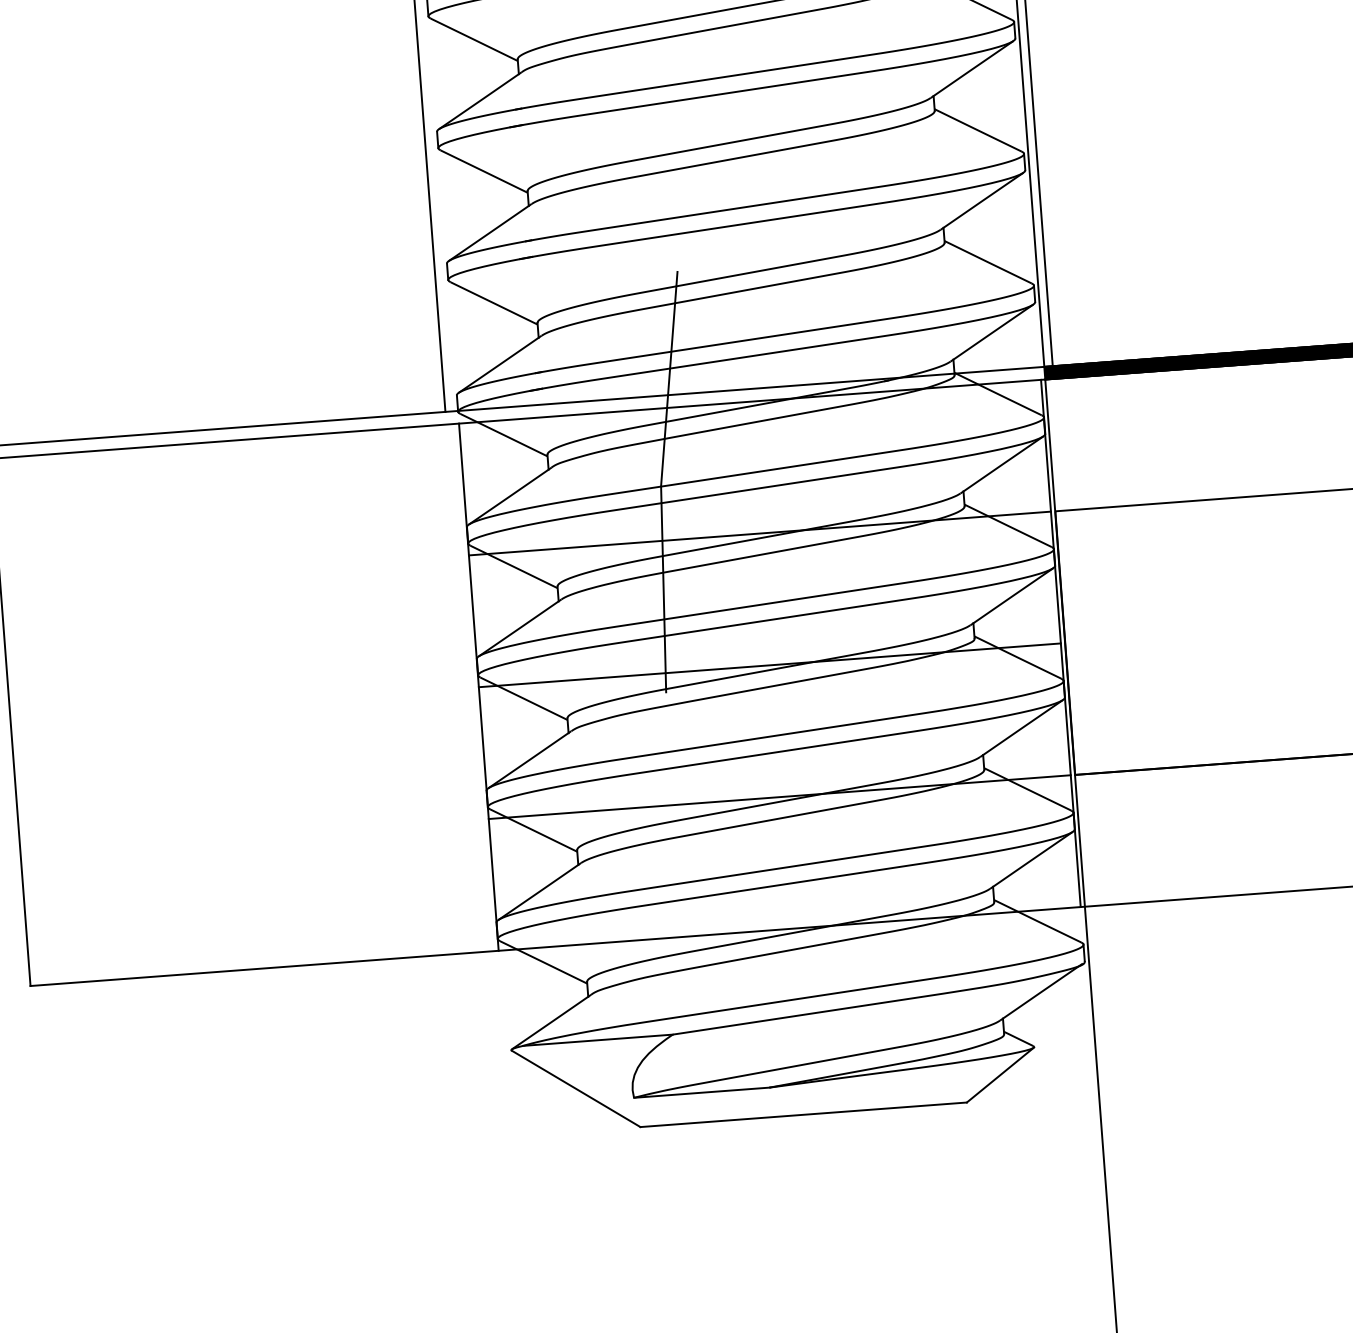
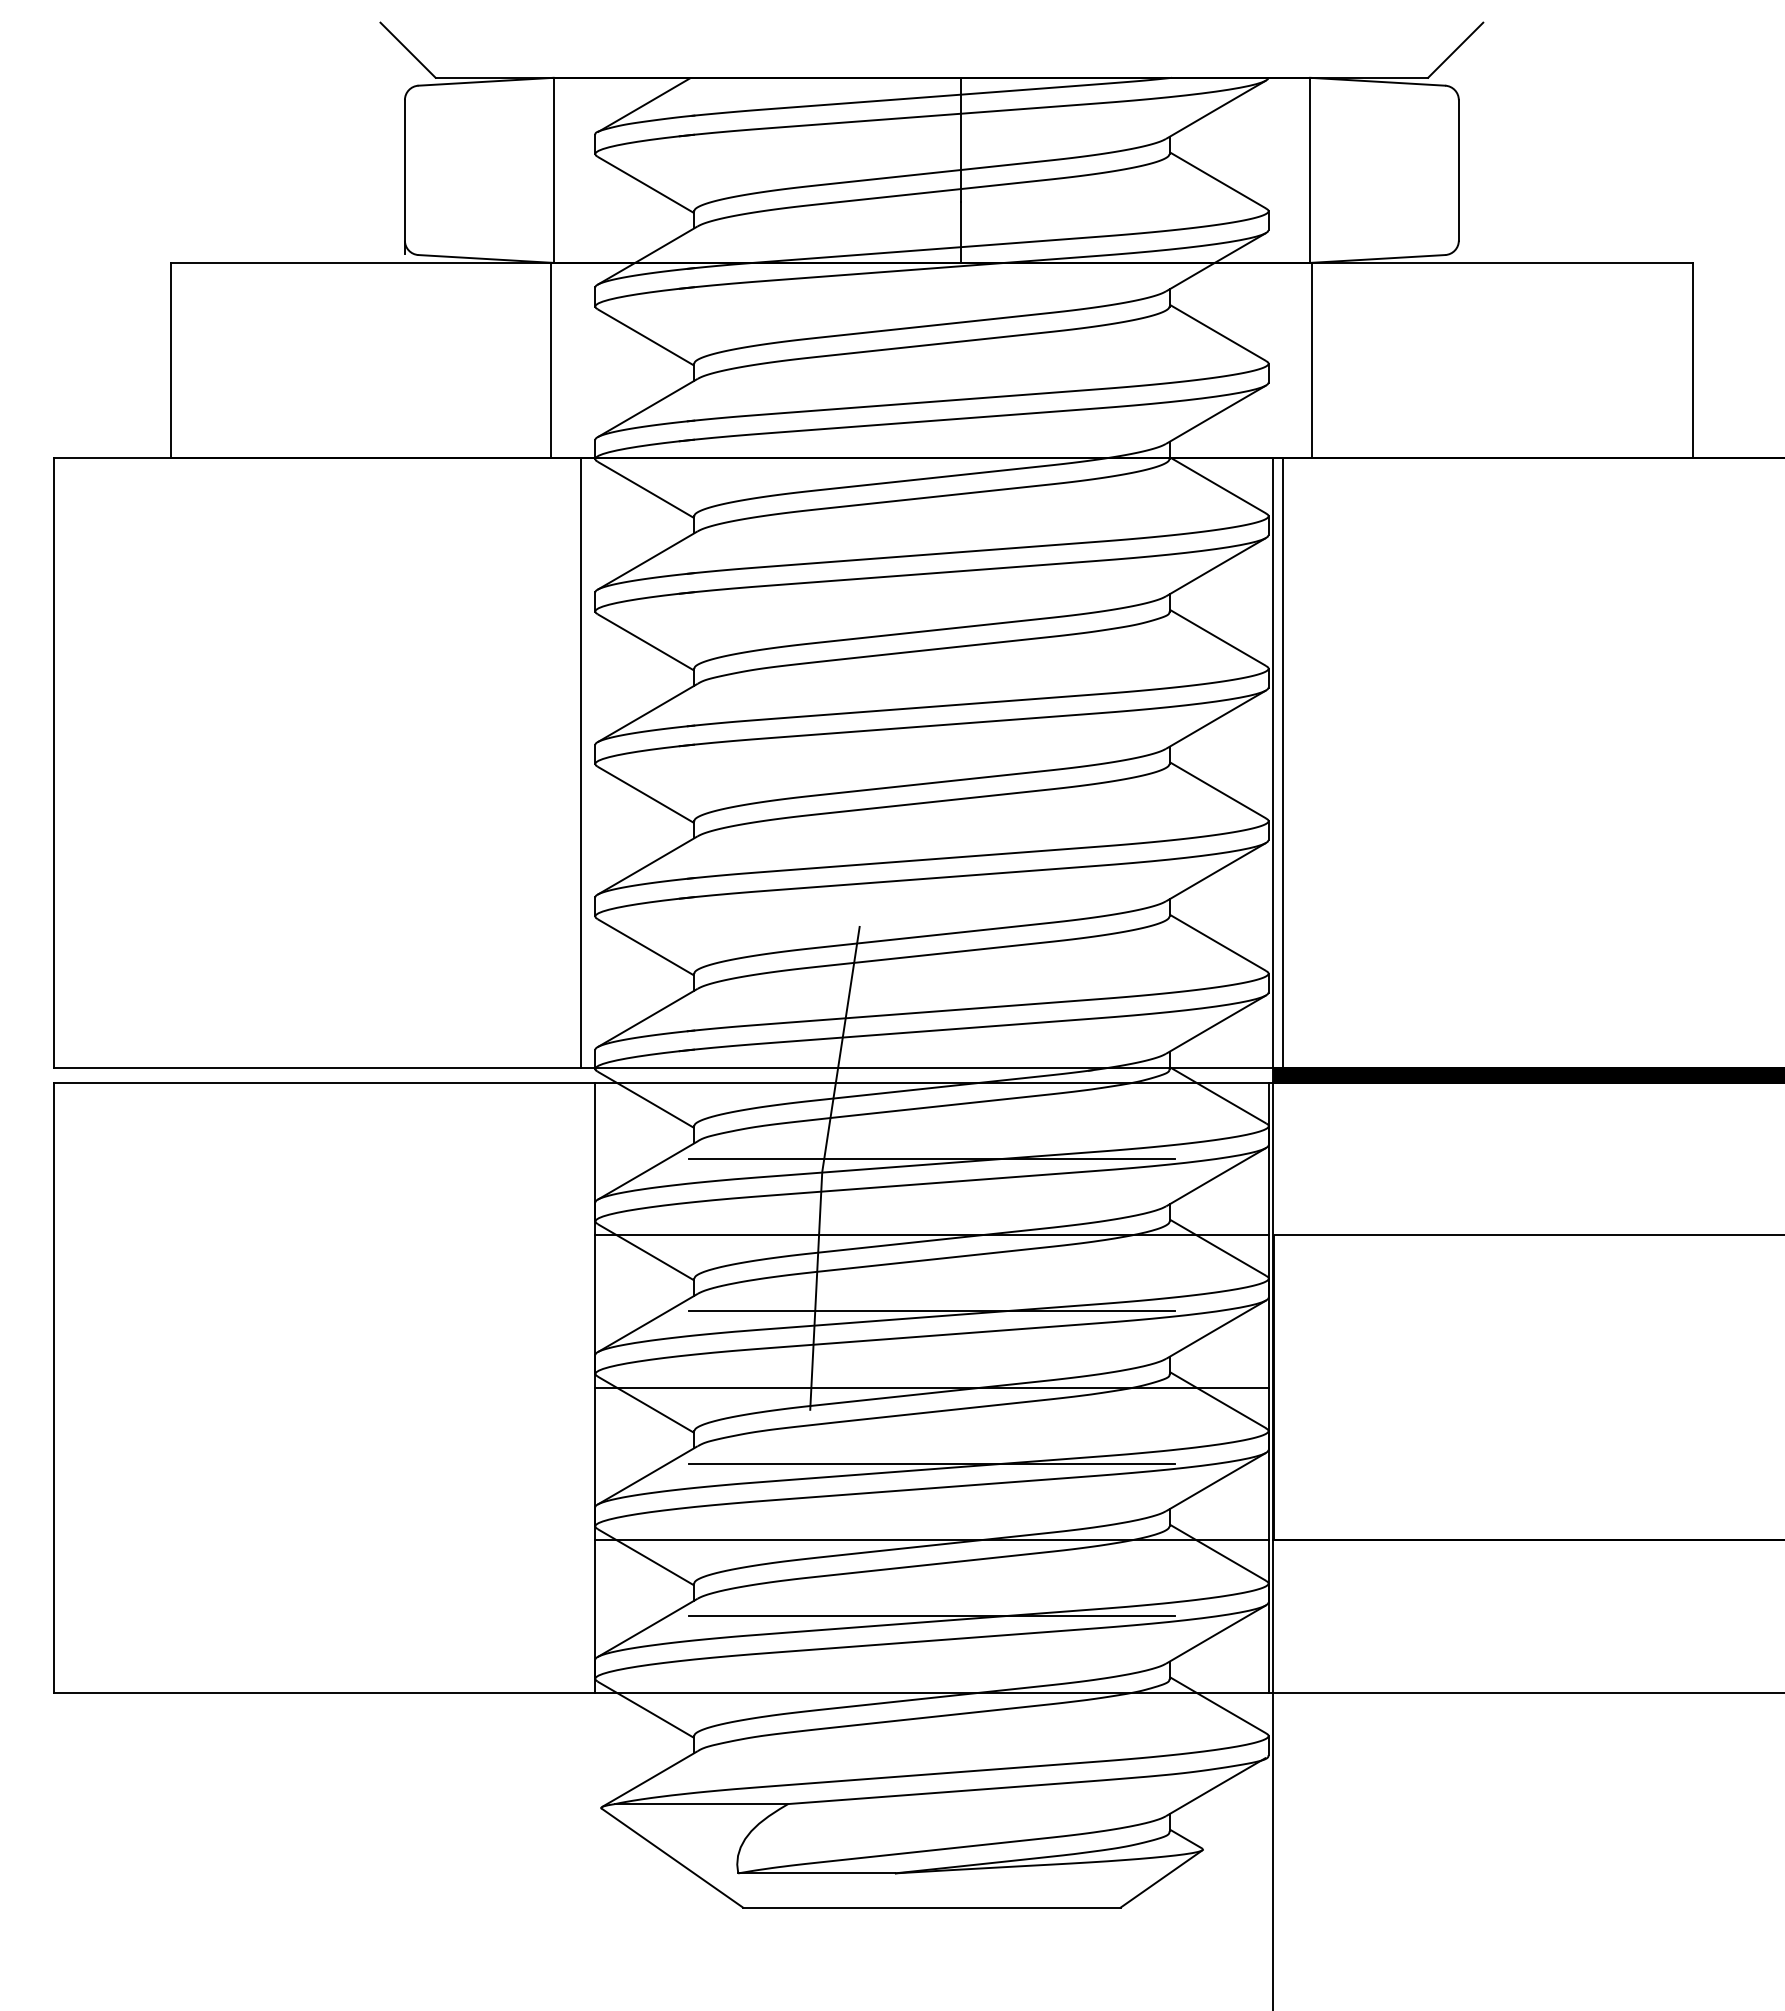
line: (754, 467) -> (931, 1158), added
line: (764, 599) -> (931, 1311), added
line: (774, 730) -> (931, 1463), added
line: (784, 863) -> (931, 1616), added

